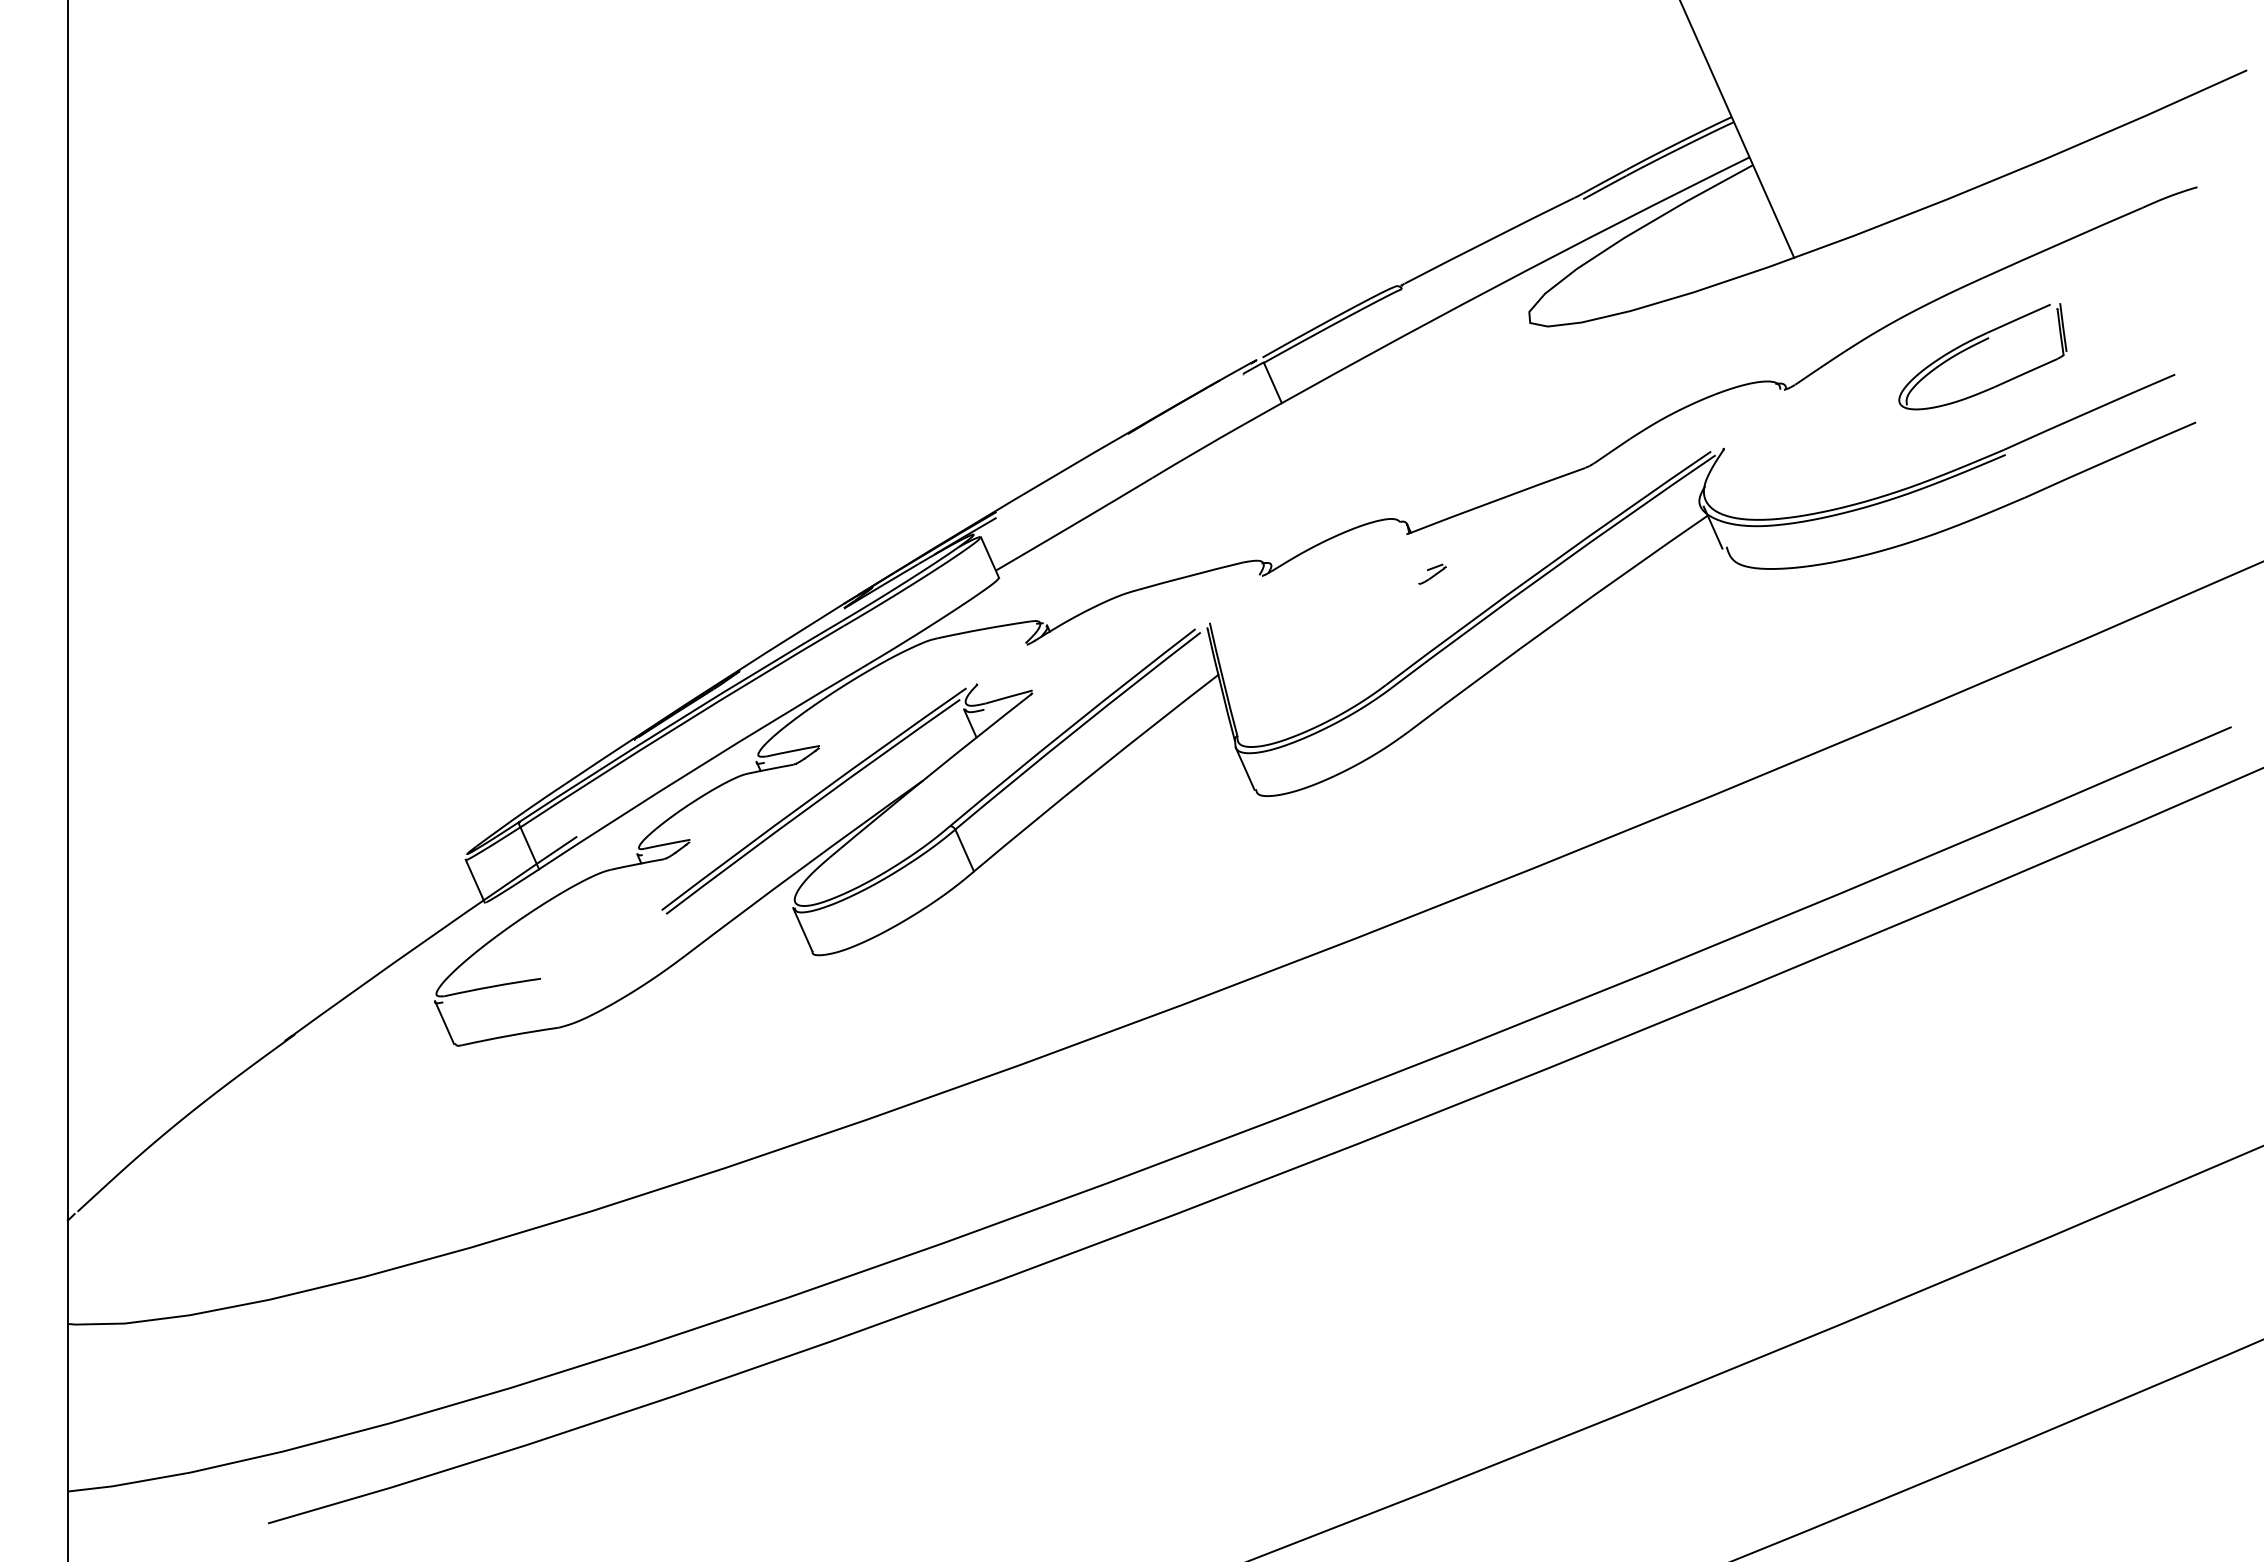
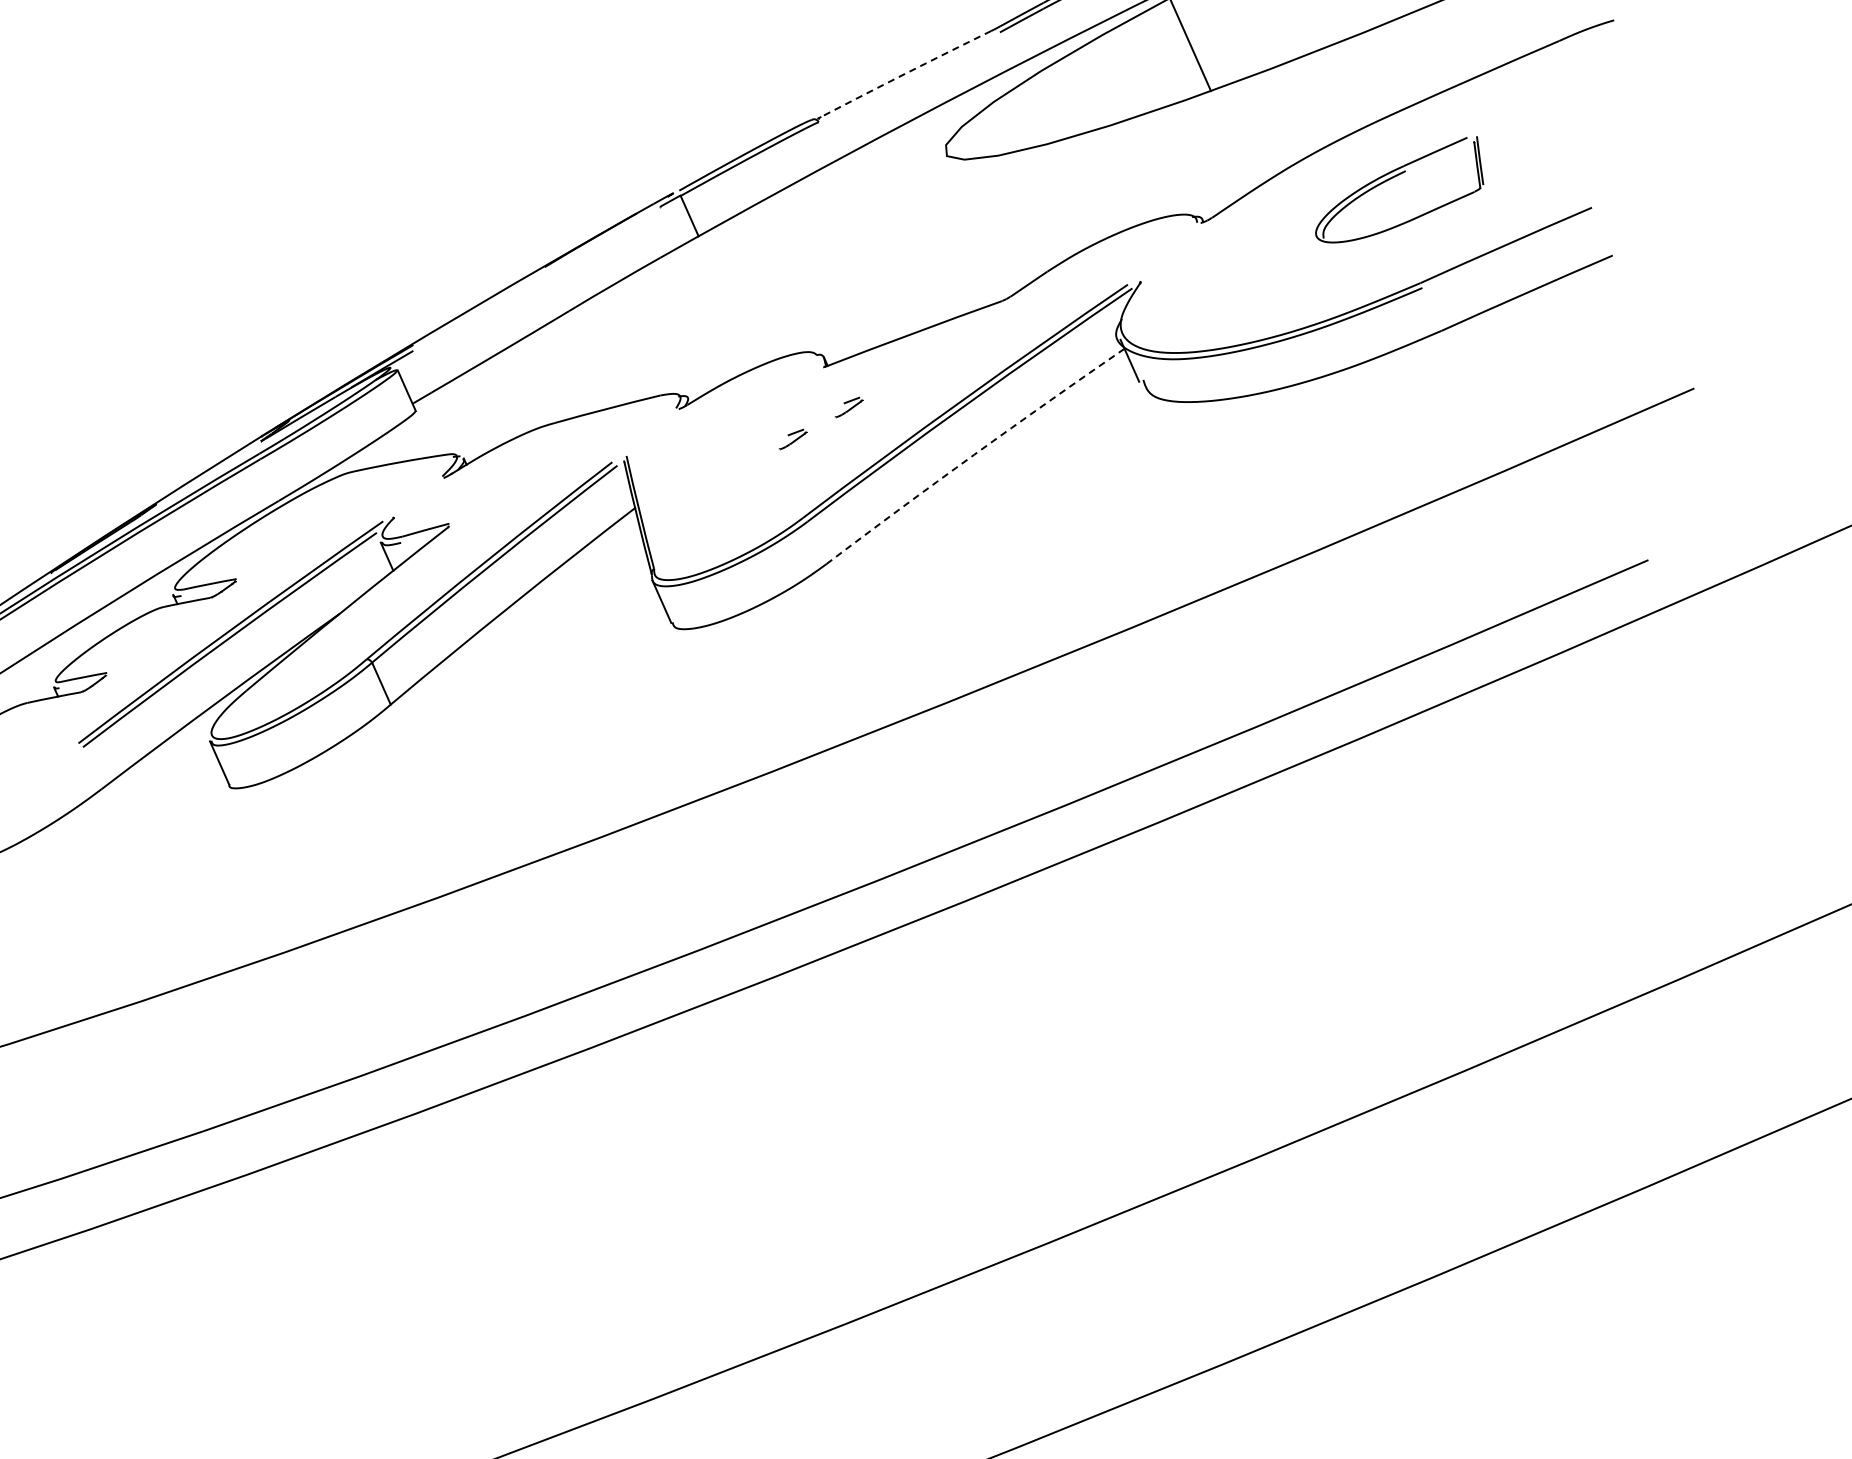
arc: (1489, 240) -> (906, 73), solid -> dashed
part: (1376, 606) -> (793, 439), added
arc: (1557, 621) -> (974, 454), solid -> dashed

